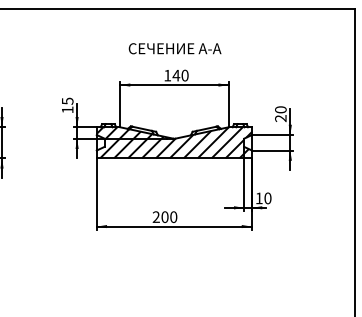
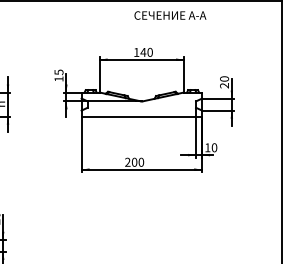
text: (175, 48) -> (170, 15), moved
hatch: (173, 142) -> (141, 104), removed

